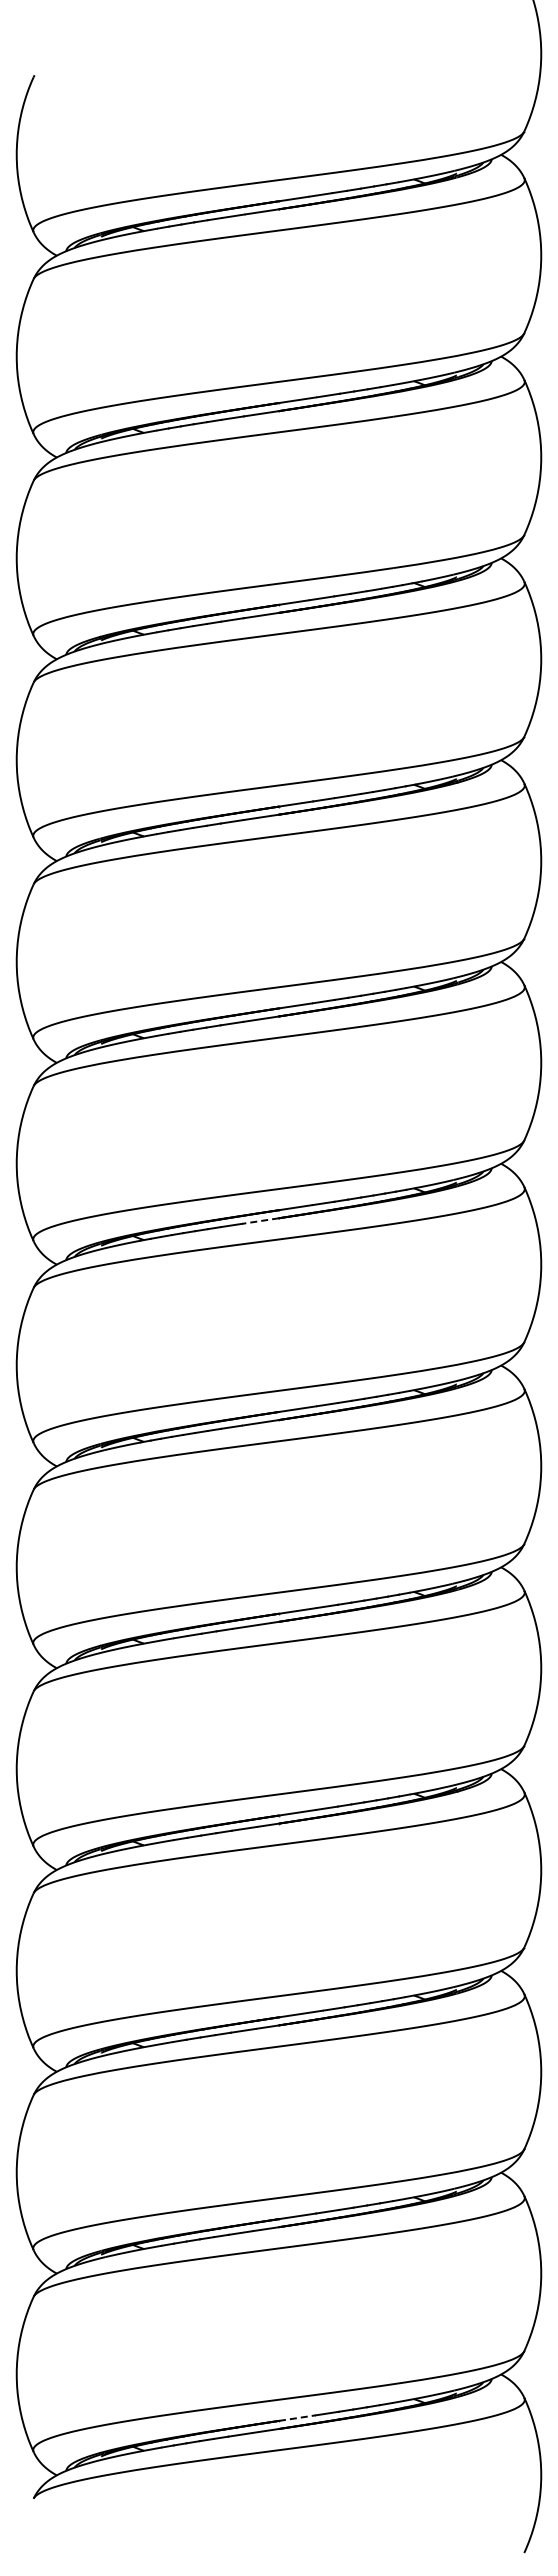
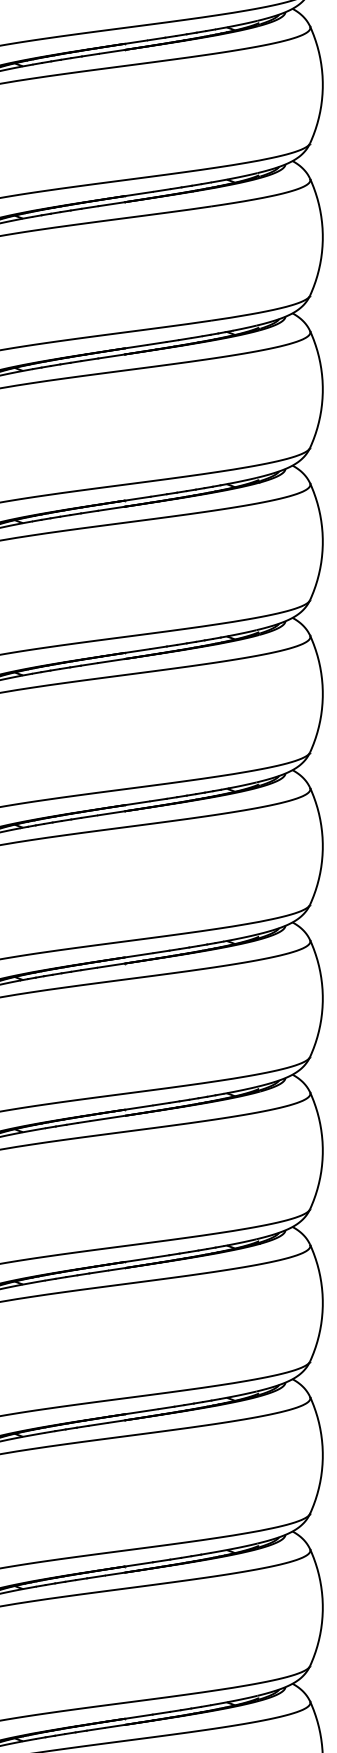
line: (261, 1220) -> (111, 812), dashed -> solid
line: (297, 2418) -> (138, 1716), dashed -> solid

